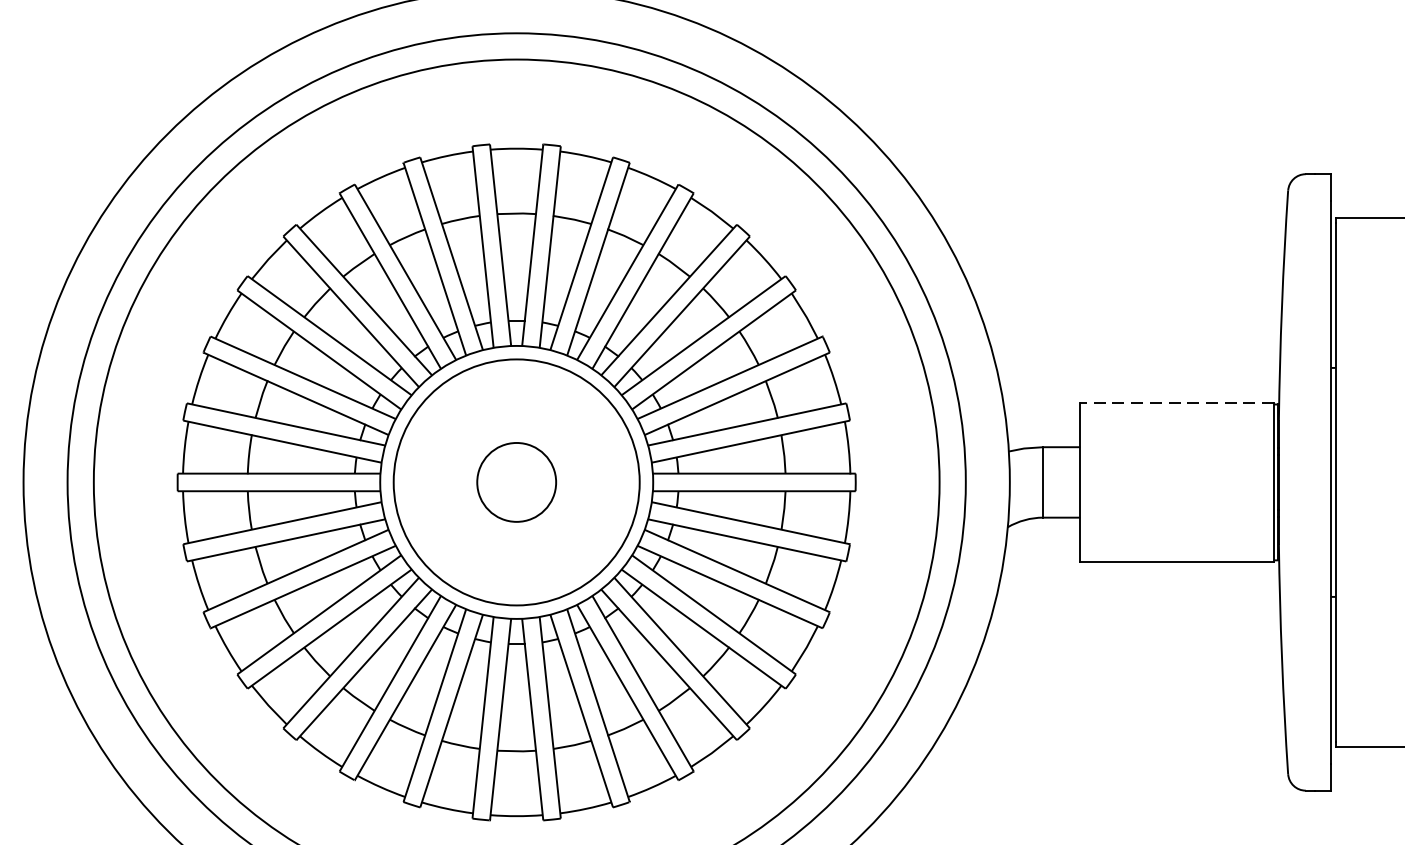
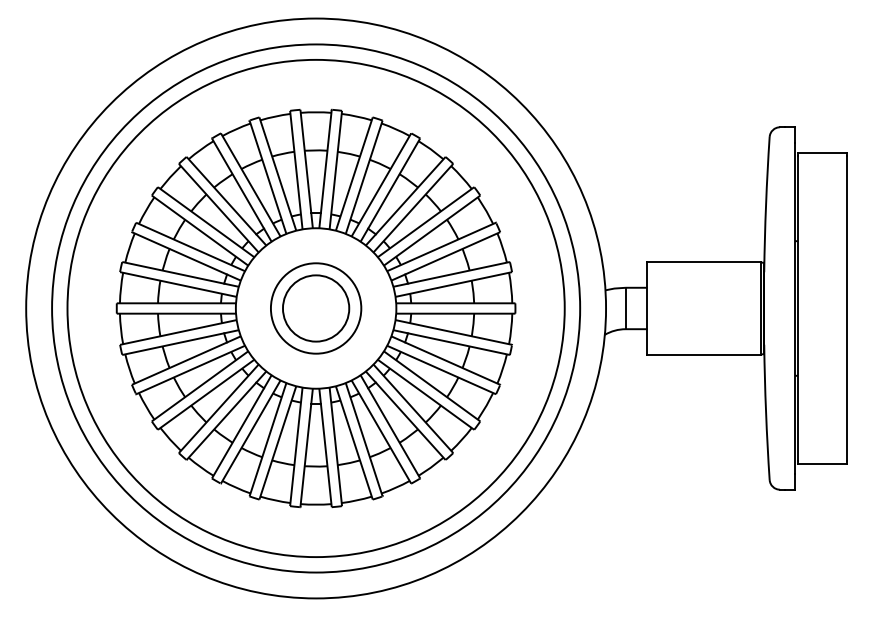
line: (1177, 402) -> (704, 261), dashed -> solid
circle: (515, 482) -> (315, 308), size x0.62
circle: (515, 482) -> (315, 308), size x1.43

